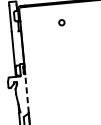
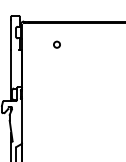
circle: (61, 22) -> (56, 44), moved
line: (27, 93) -> (22, 121), dashed -> solid

